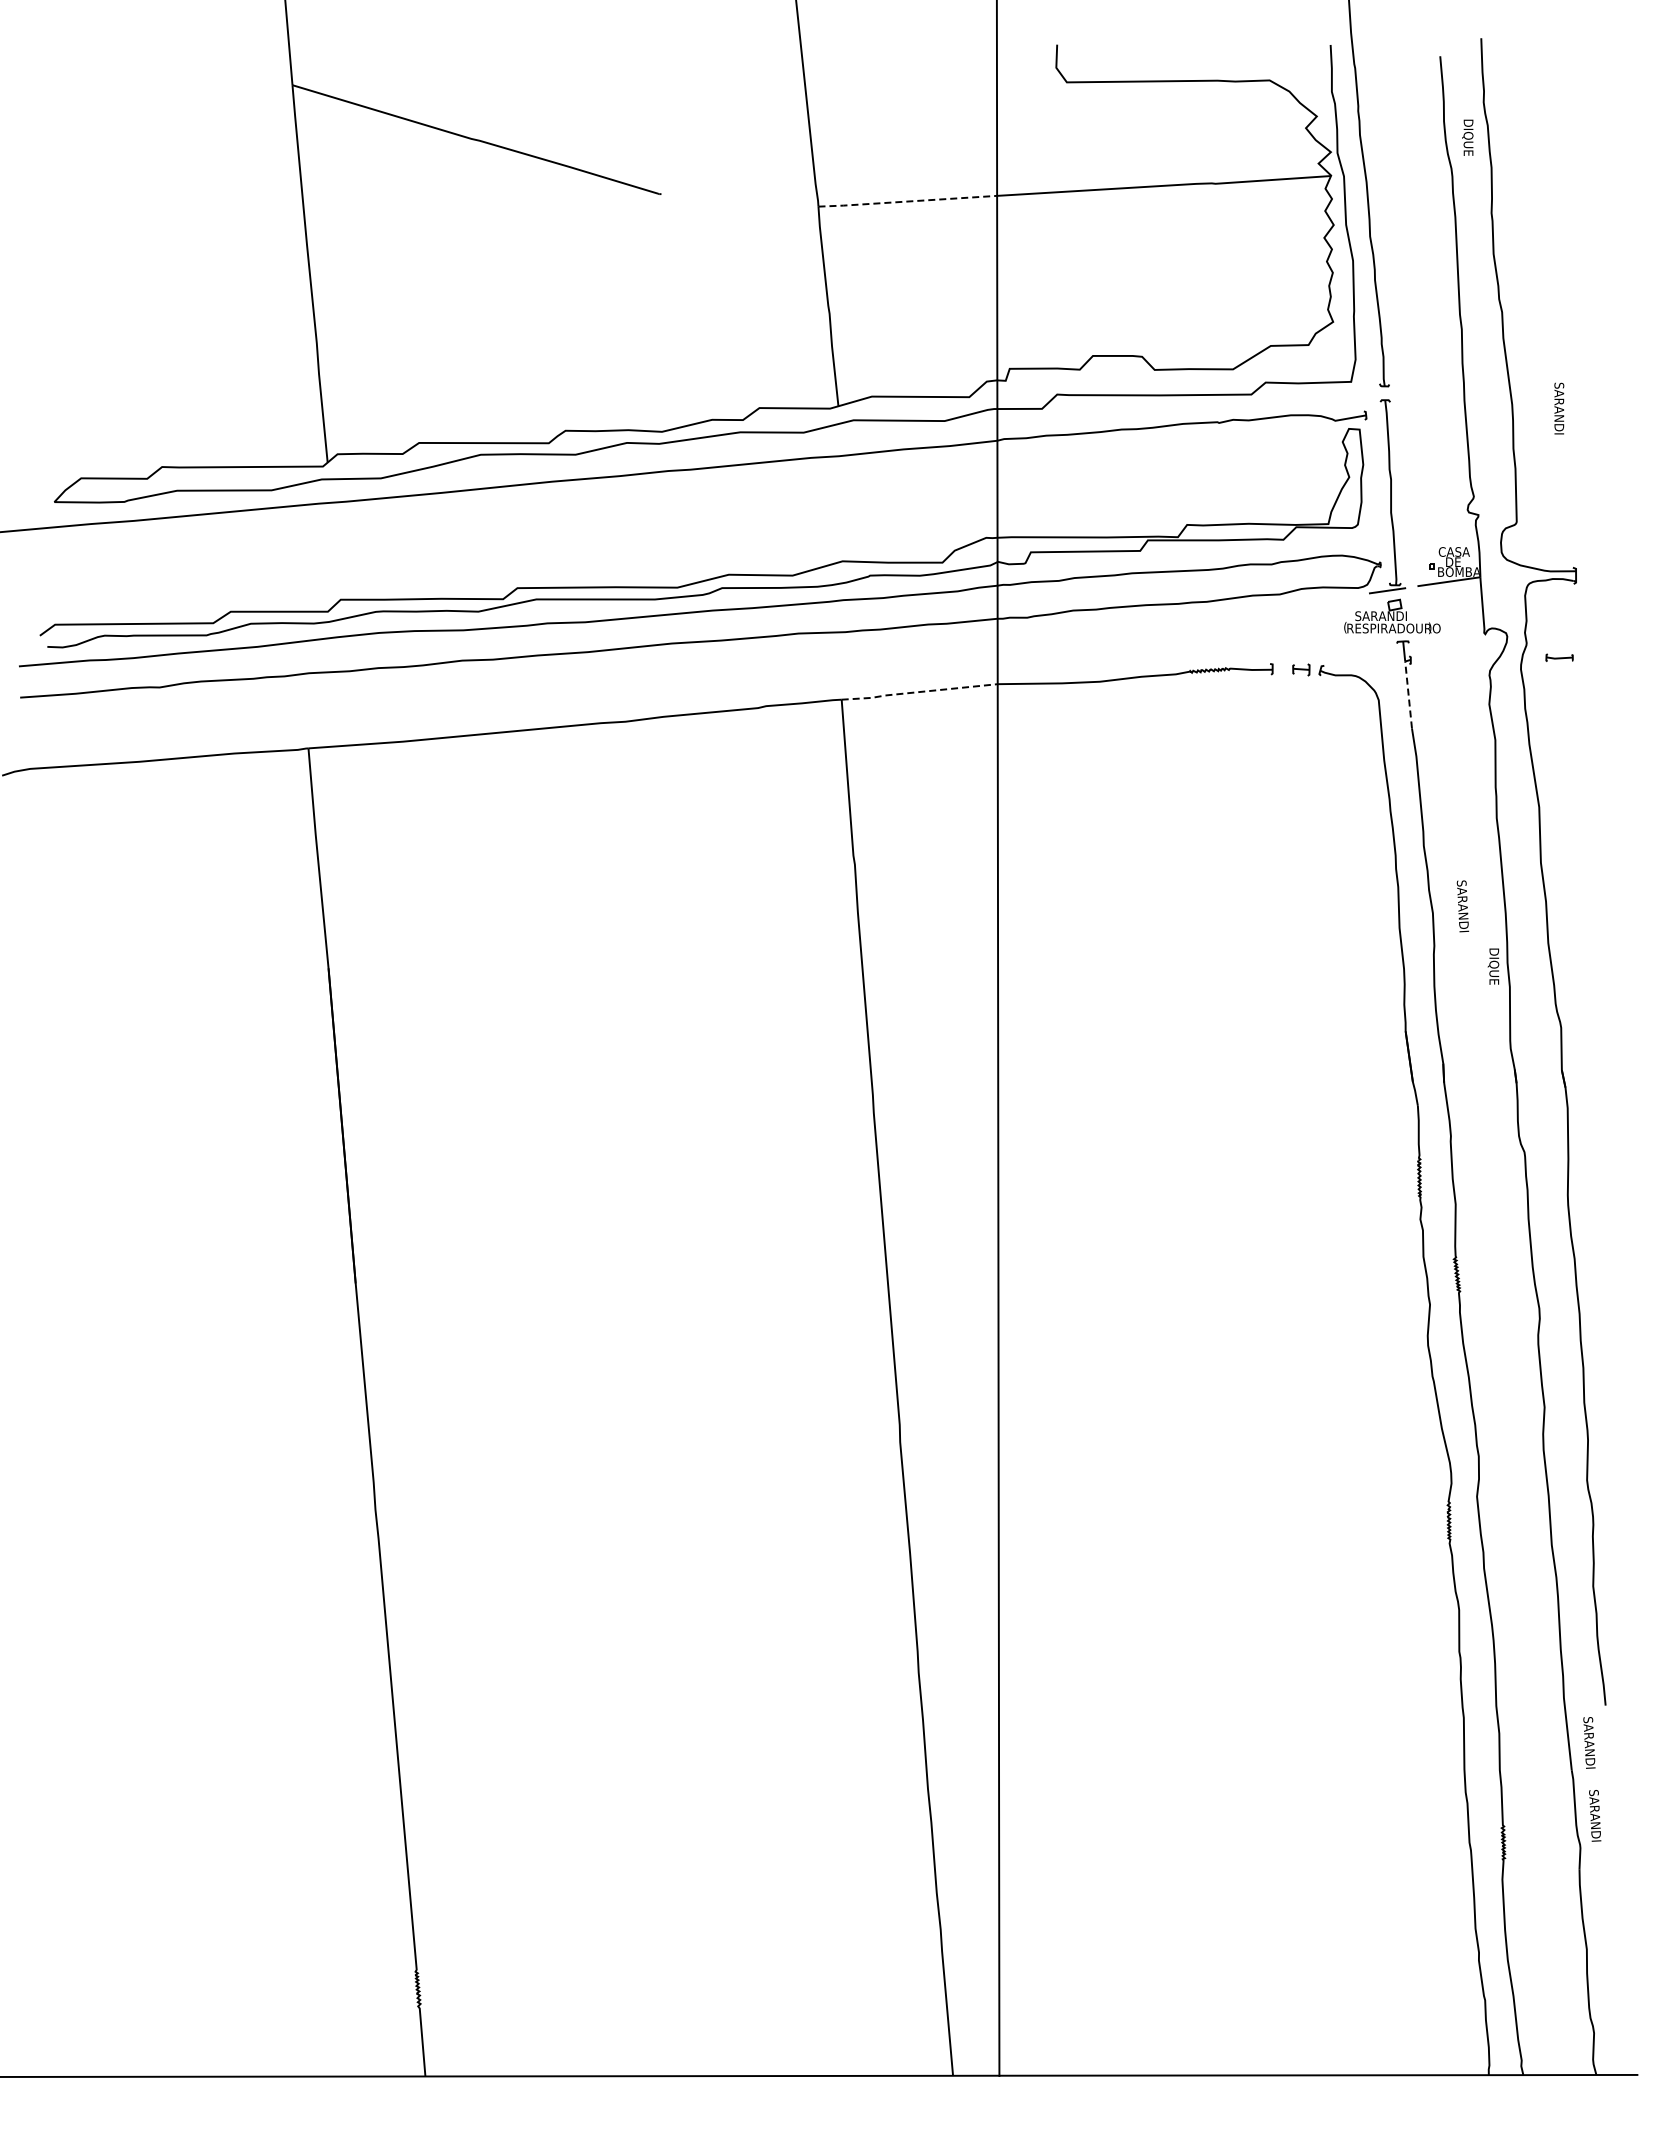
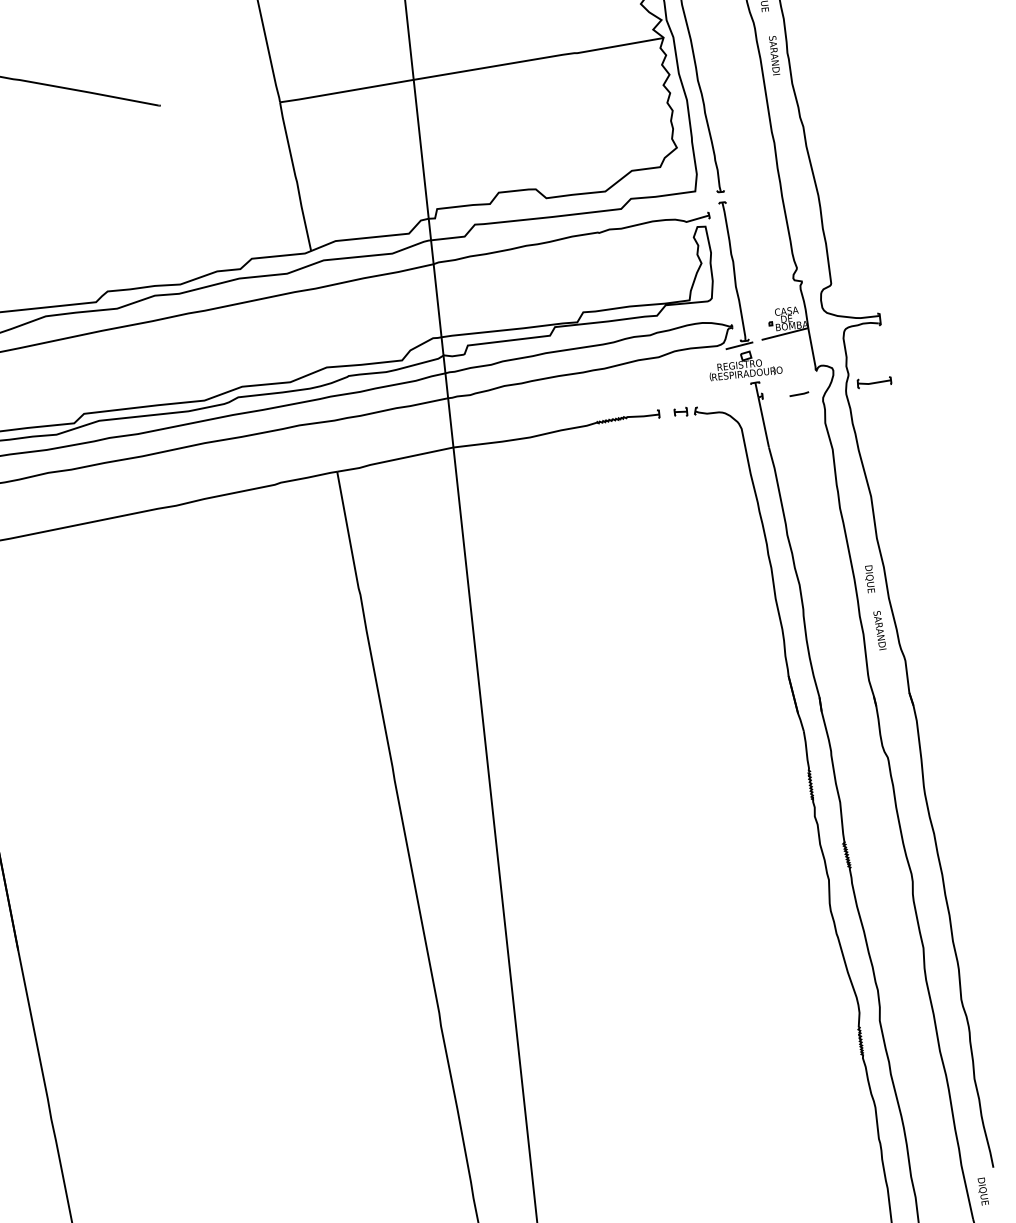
line: (907, 201) -> (346, 91), dashed -> solid
text: (1559, 408) -> (774, 55), moved
text: (1384, 616) -> (739, 365), SARANDI -> REGISTRO
part: (1559, 657) -> (874, 382), size x1.67
line: (1459, 662) -> (799, 394), added
line: (918, 692) -> (394, 460), dashed -> solid
line: (1408, 694) -> (763, 422), dashed -> solid
text: (1462, 906) -> (879, 630), moved
text: (1493, 966) -> (869, 579), moved
text: (1588, 1742) -> (983, 1196), SARANDI -> DIQUE

